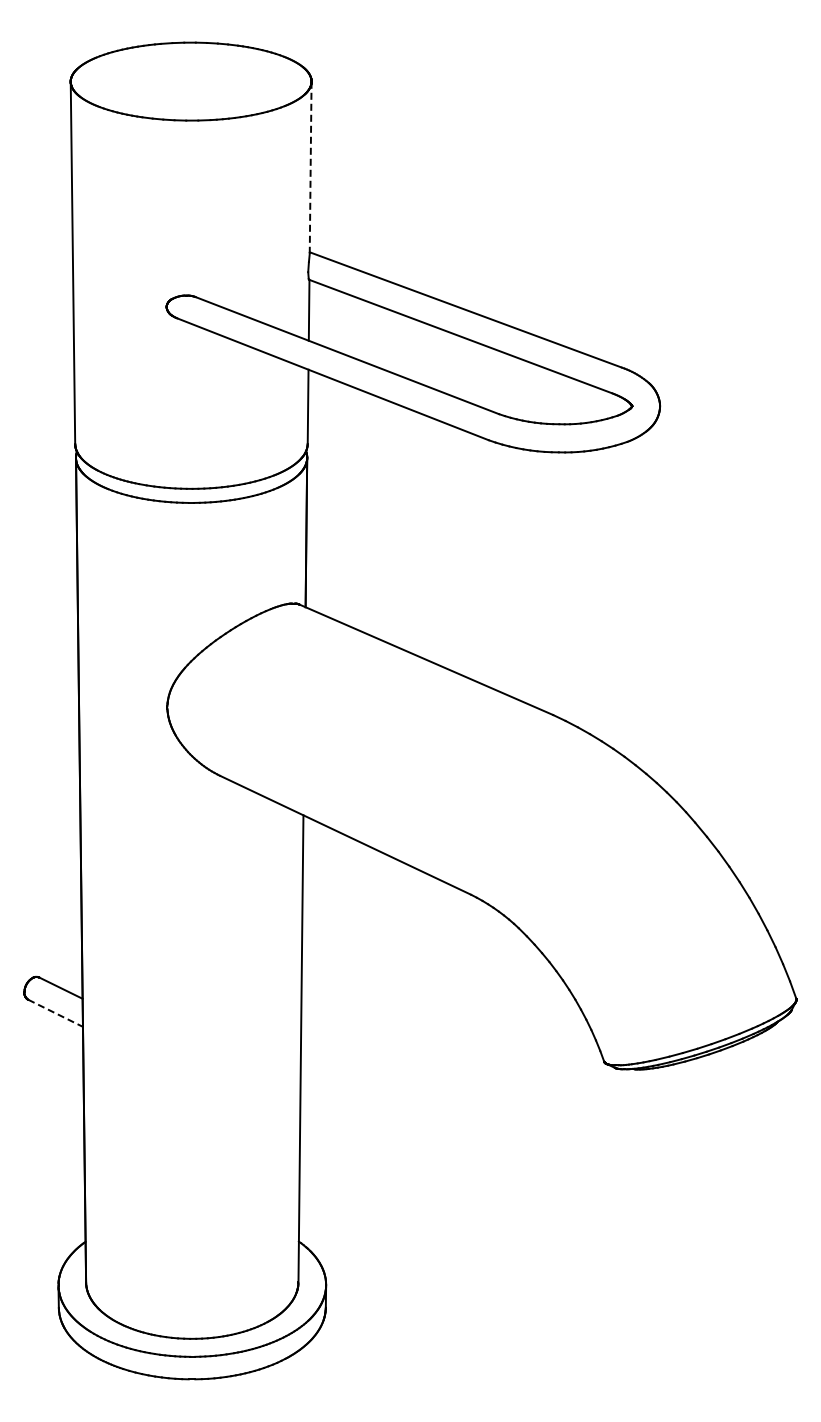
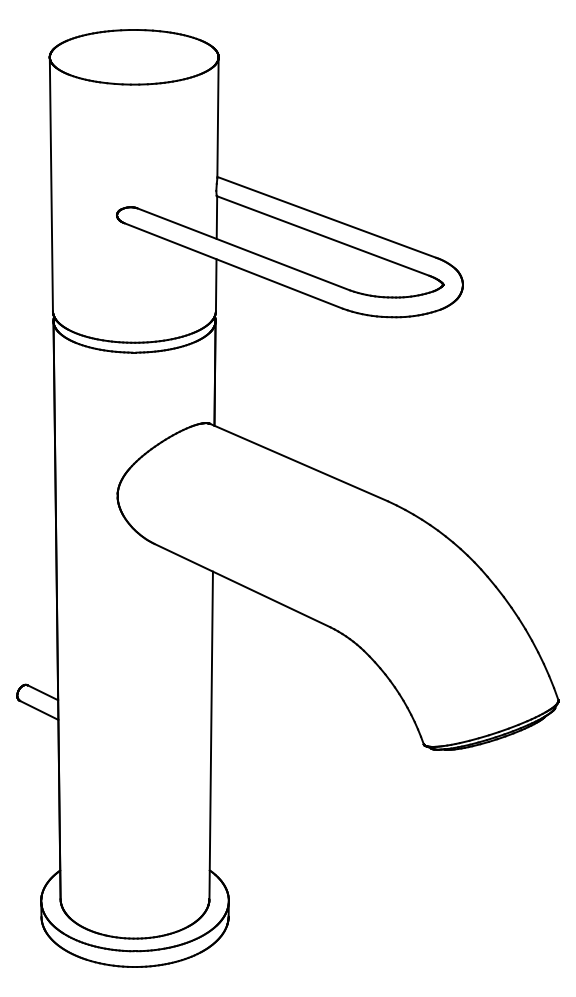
line: (310, 168) -> (217, 118), dashed -> solid
line: (55, 1013) -> (39, 710), dashed -> solid

